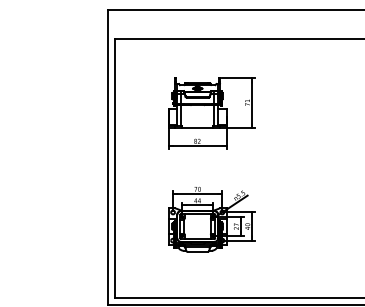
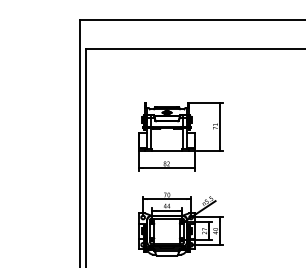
part: (211, 113) -> (180, 136), moved

